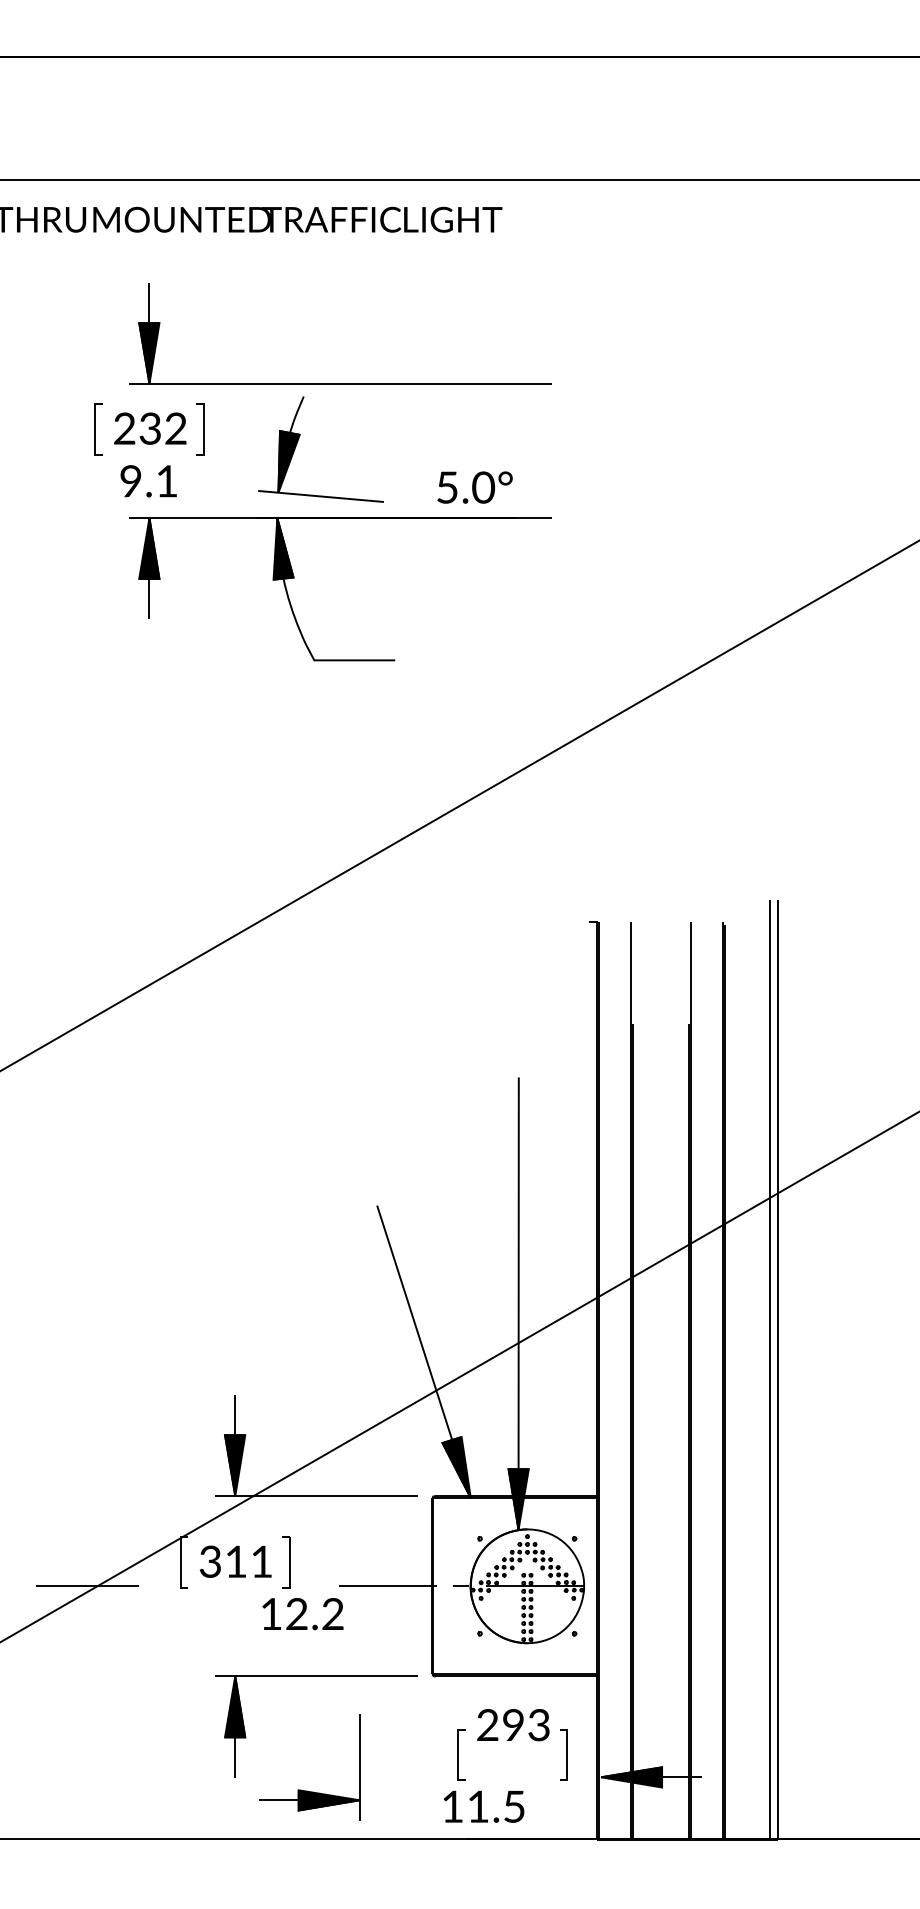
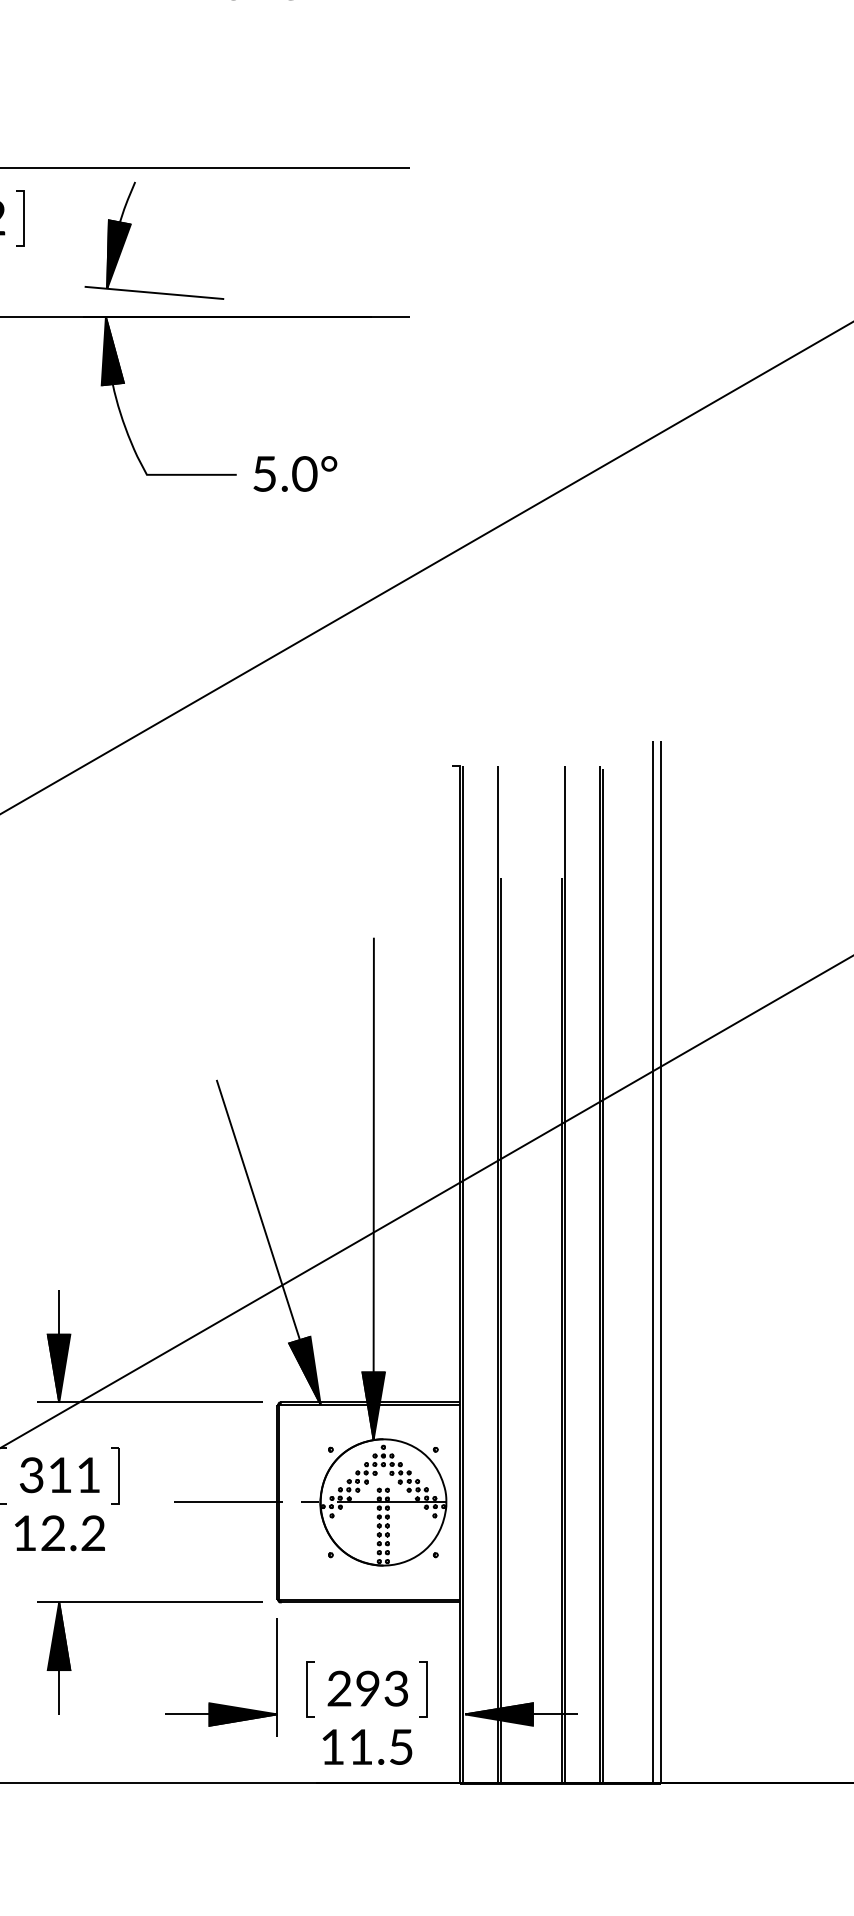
text: (474, 487) -> (294, 473), moved
text: (302, 1614) -> (59, 1533), moved
text: (513, 1725) -> (368, 1689), moved
part: (307, 1790) -> (219, 1703), moved
text: (483, 1806) -> (366, 1746), moved

